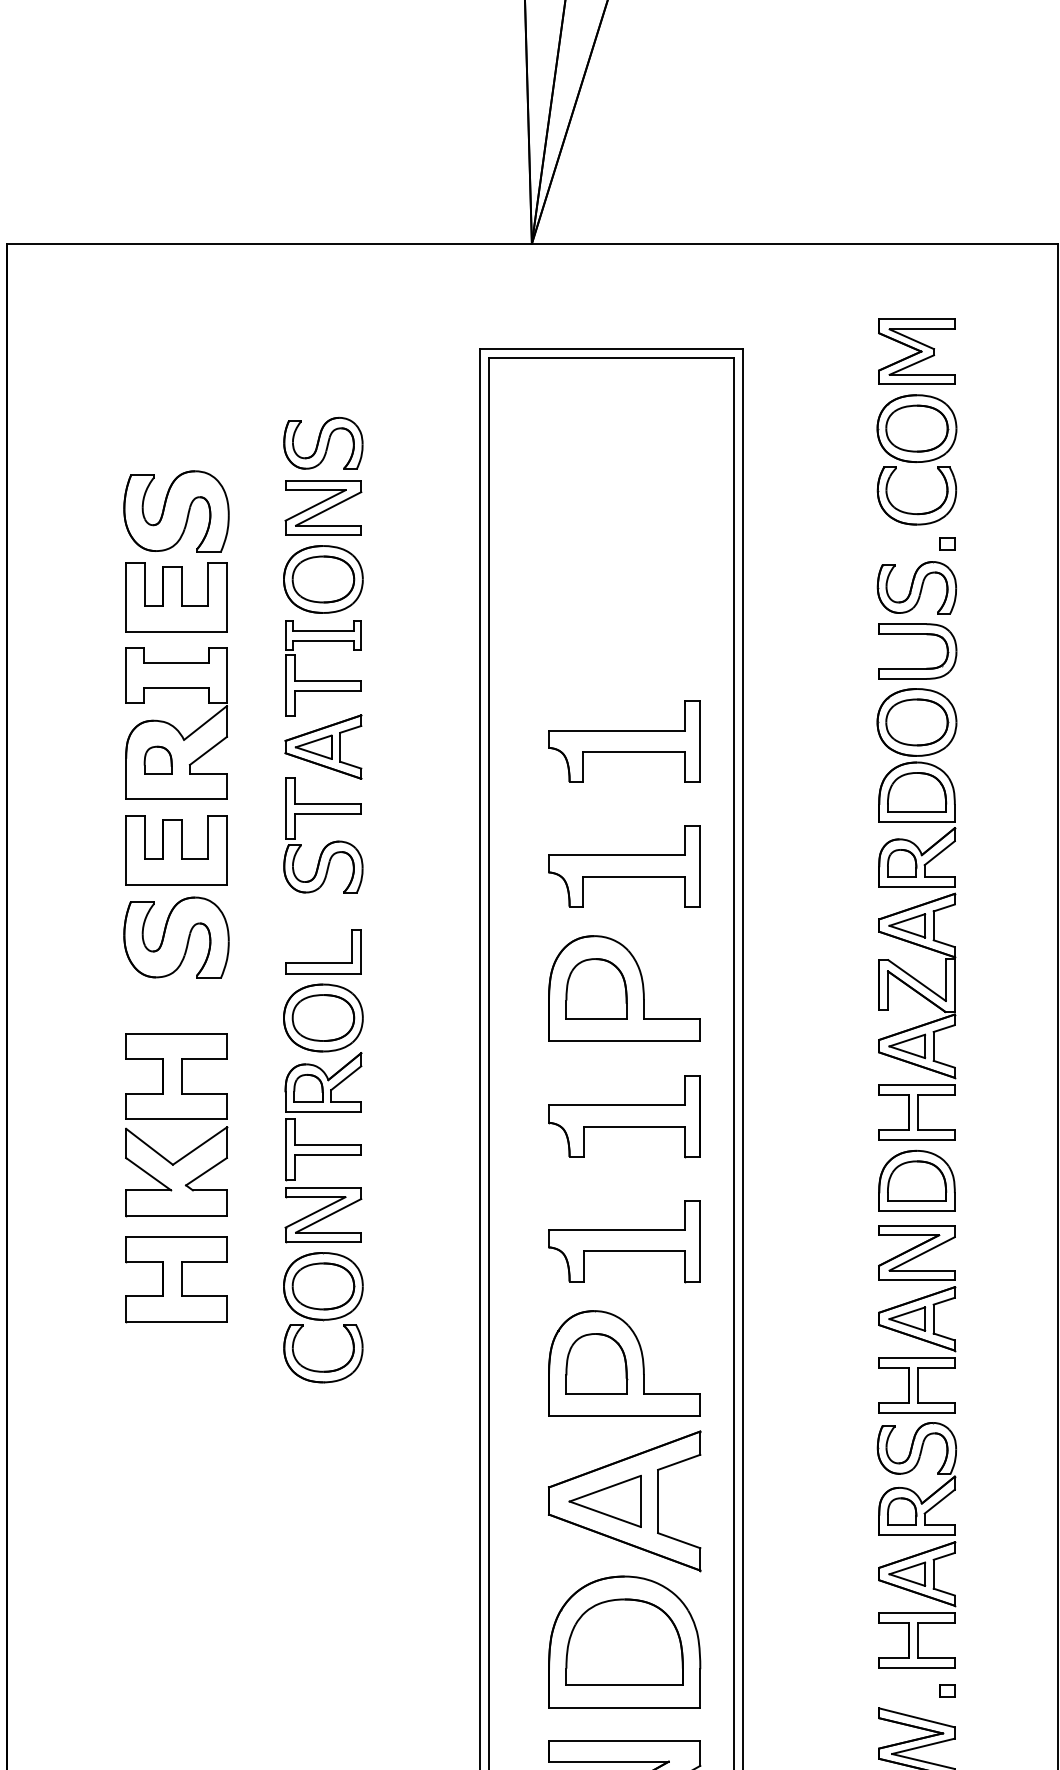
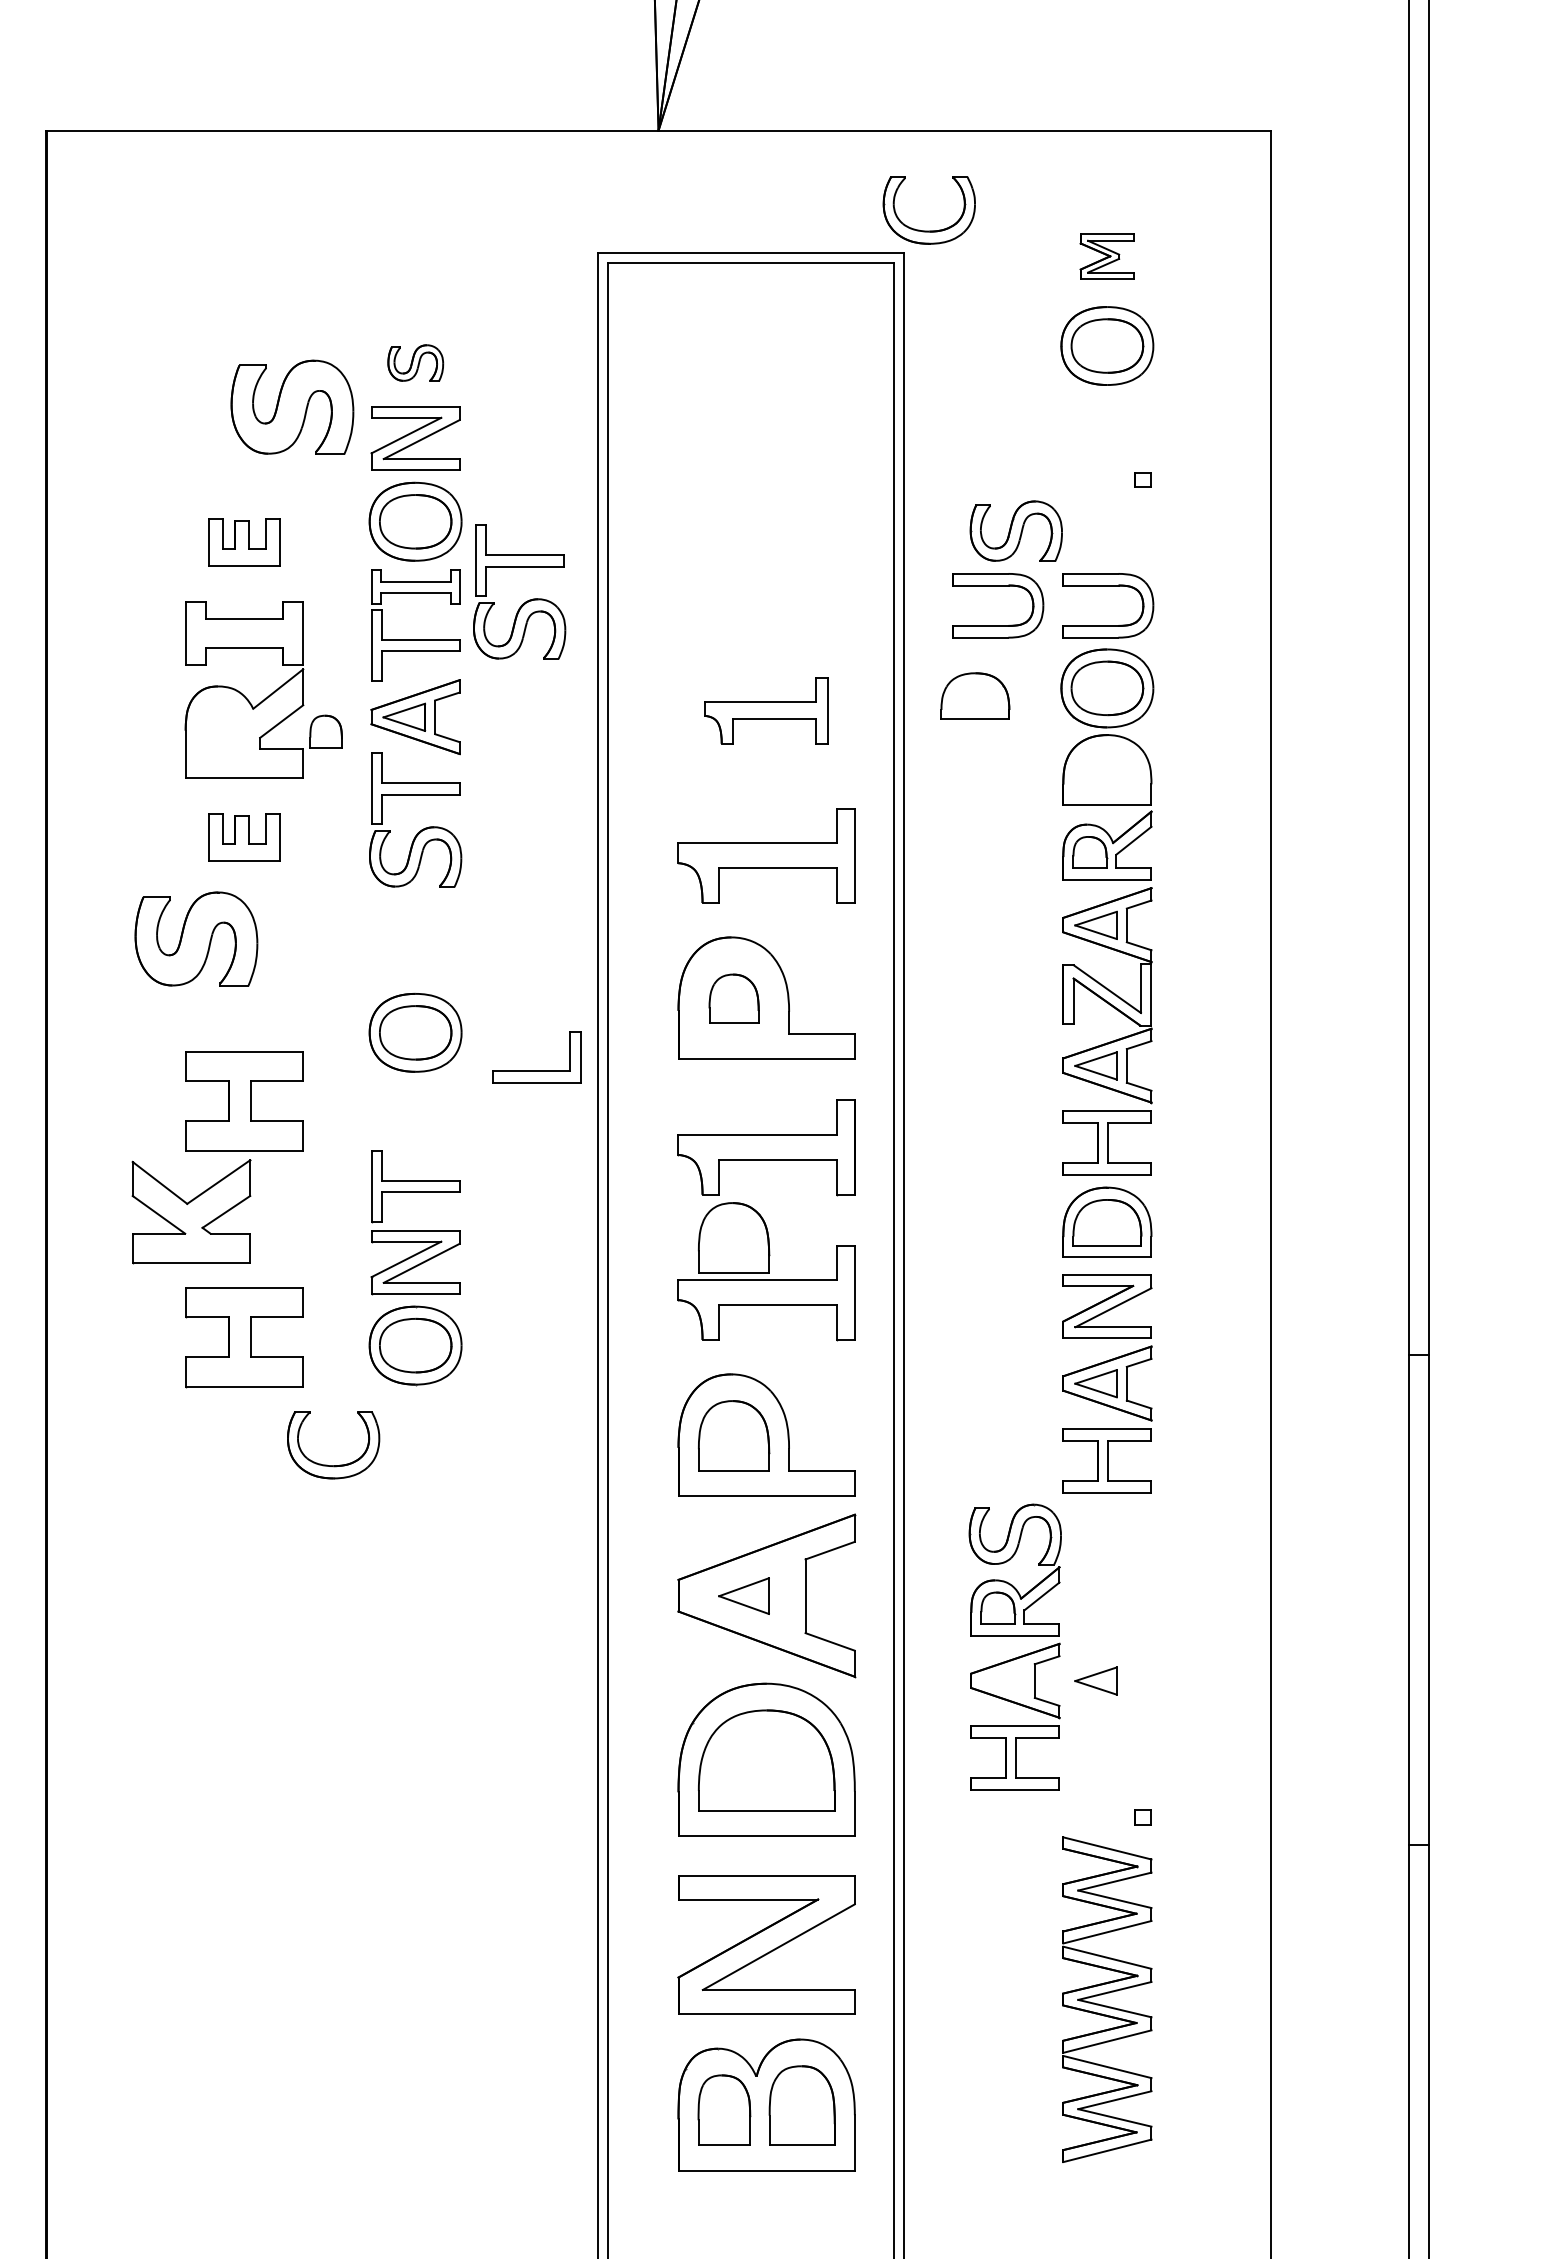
part: (916, 351) -> (1106, 256), size x0.6
part: (323, 442) -> (415, 362), size x0.6
part: (176, 510) -> (292, 406), moved
part: (916, 513) -> (928, 230), moved
part: (916, 586) -> (1015, 530), moved
part: (176, 597) -> (244, 542), size x0.6
part: (823, 635) -> (998, 586), added
part: (417, 647) -> (525, 601), added
part: (624, 741) -> (766, 710), size x0.7
part: (157, 760) -> (325, 731), moved
part: (917, 792) -> (975, 695), moved
part: (176, 850) -> (244, 837), size x0.6
part: (176, 937) -> (196, 938), moved
part: (323, 962) -> (536, 1070), moved
part: (597, 988) -> (734, 998), size x0.7
part: (323, 1082) -> (415, 1107), removed
part: (176, 1171) -> (191, 1211), moved
part: (597, 1193) -> (734, 1237), added
part: (318, 1370) -> (327, 1464), moved
part: (604, 1500) -> (743, 1595), size x0.6
part: (916, 1536) -> (1014, 1636), moved

